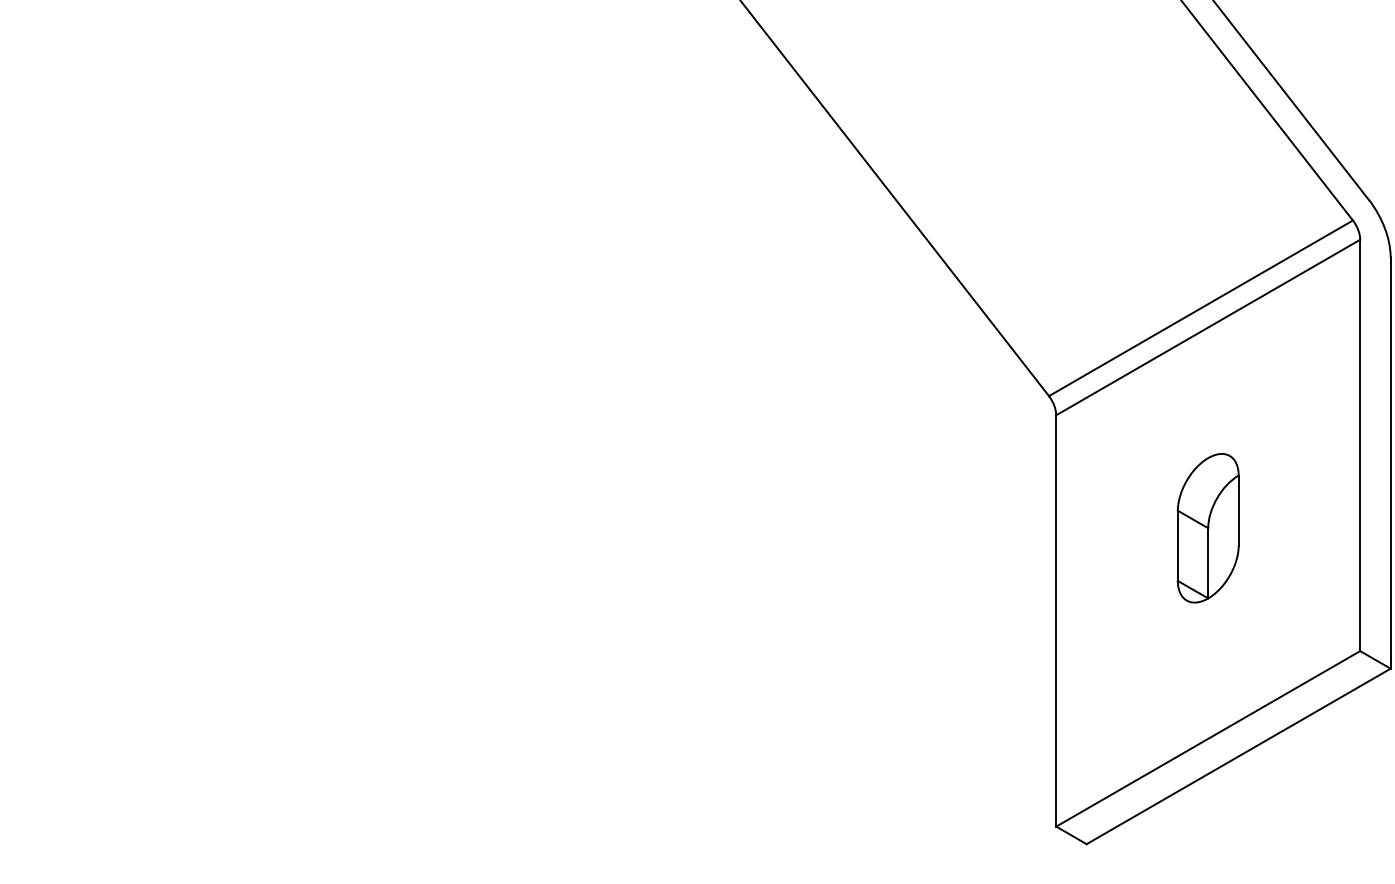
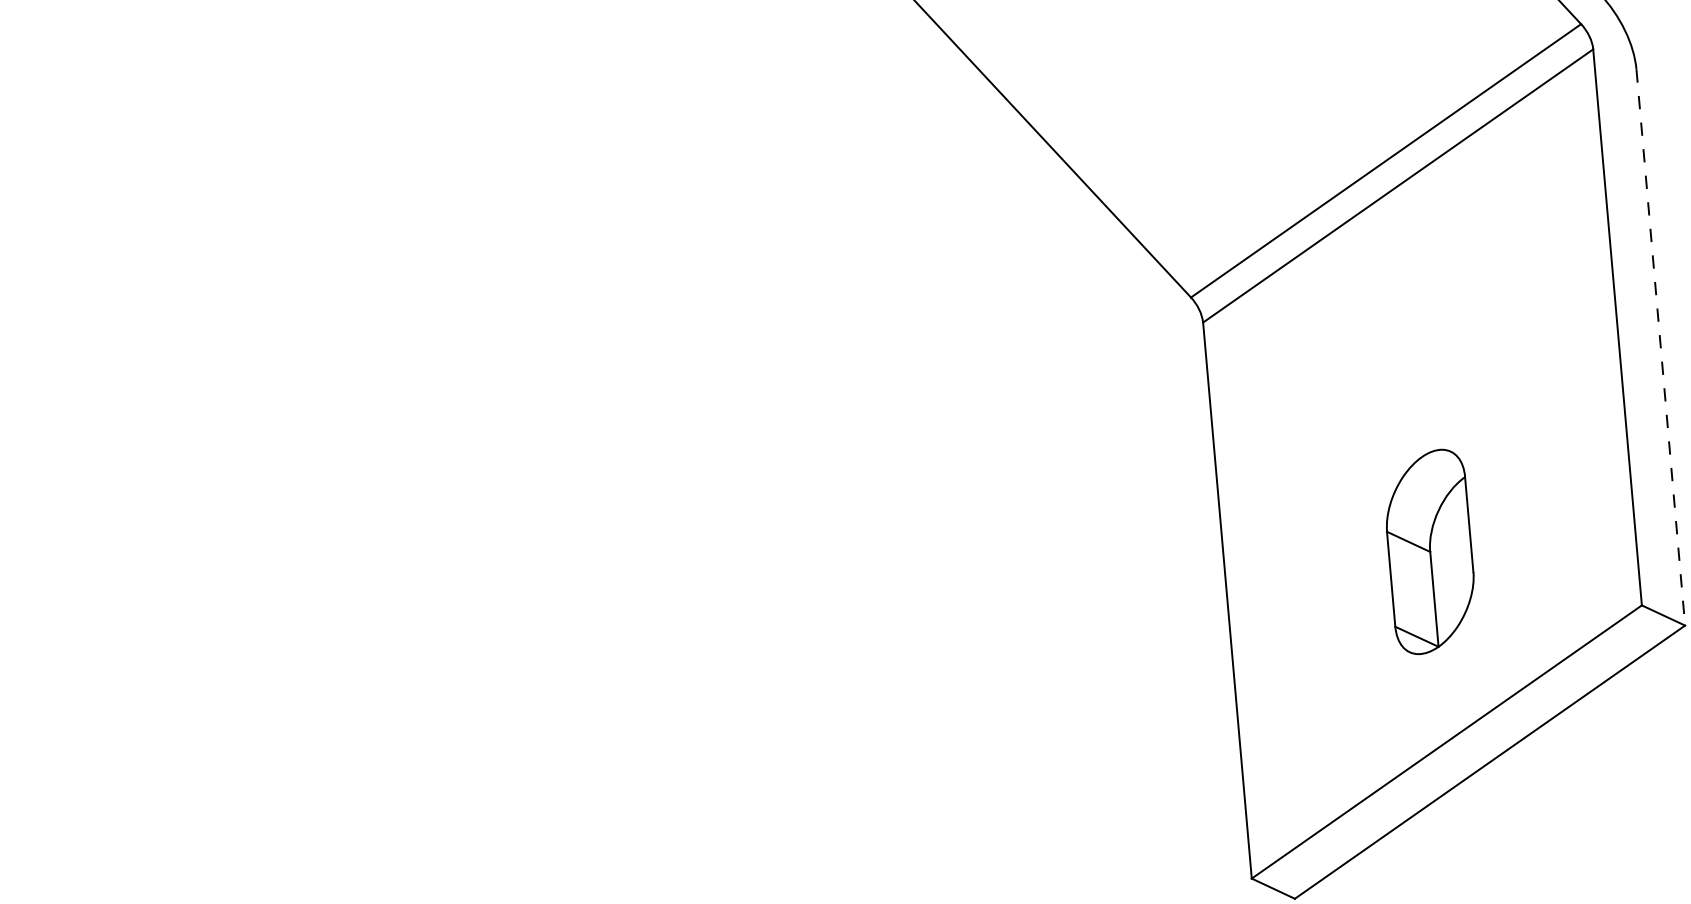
line: (1390, 462) -> (1660, 346), solid -> dashed
part: (1207, 528) -> (1429, 552), moved

